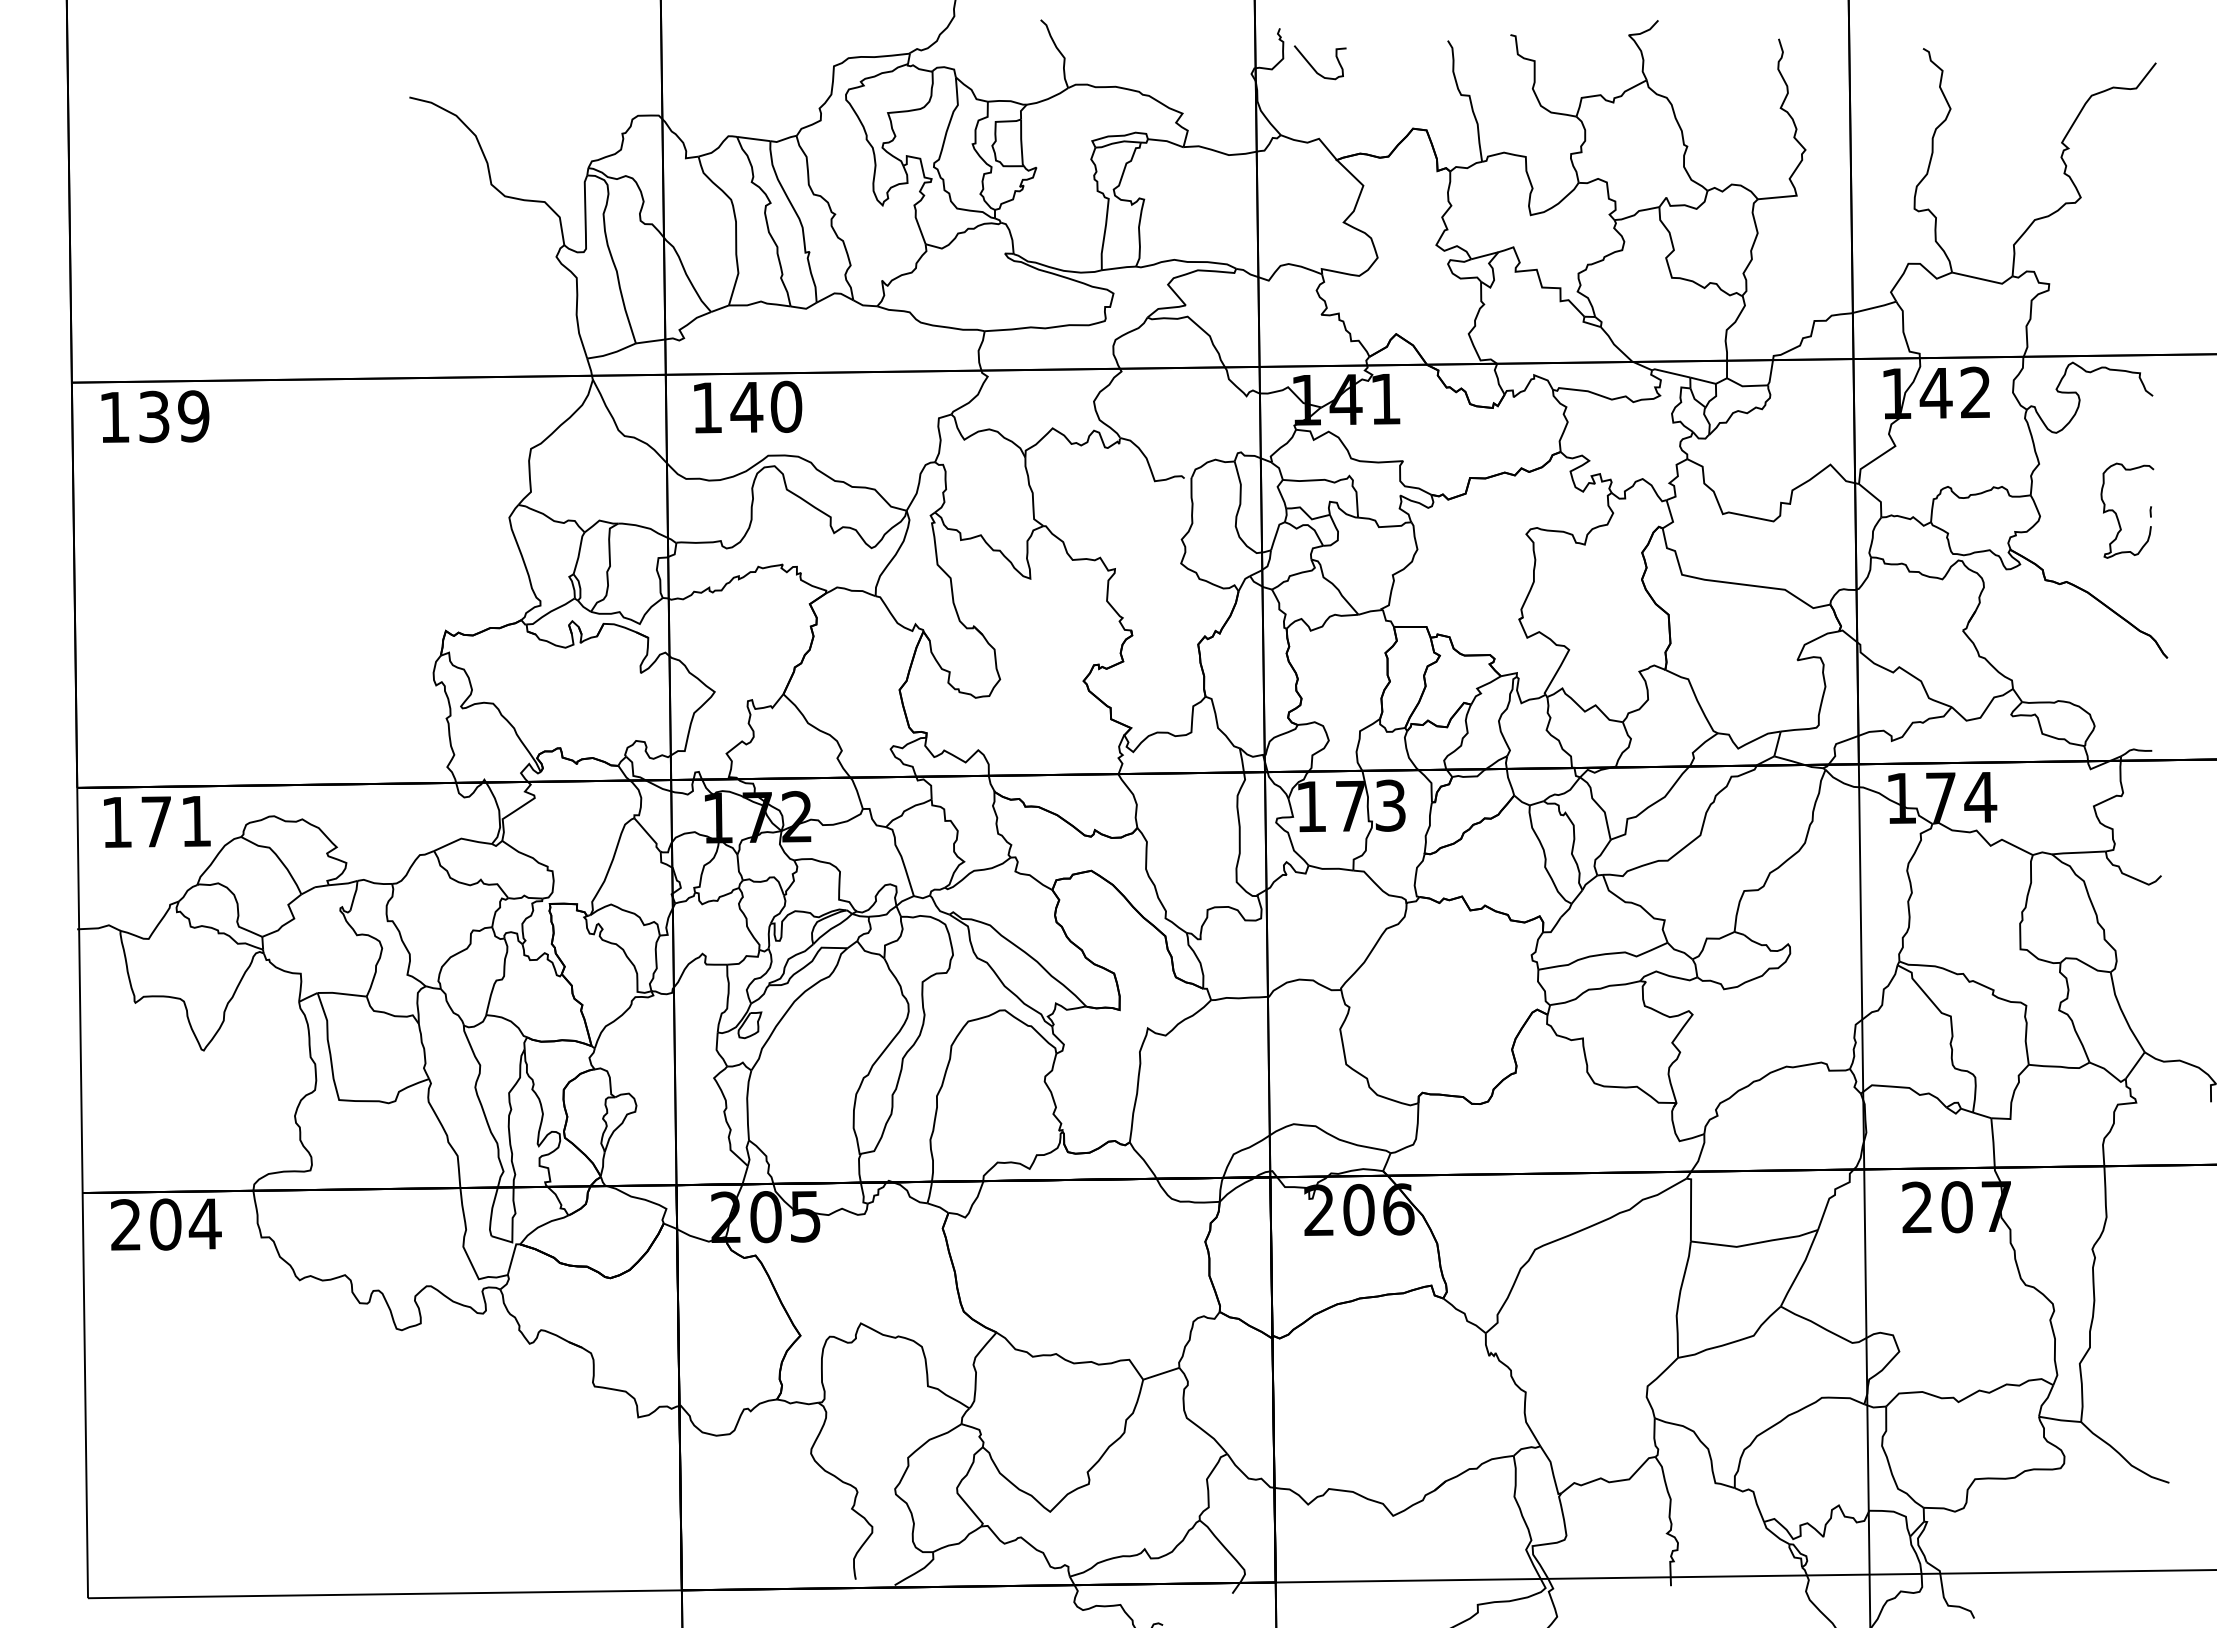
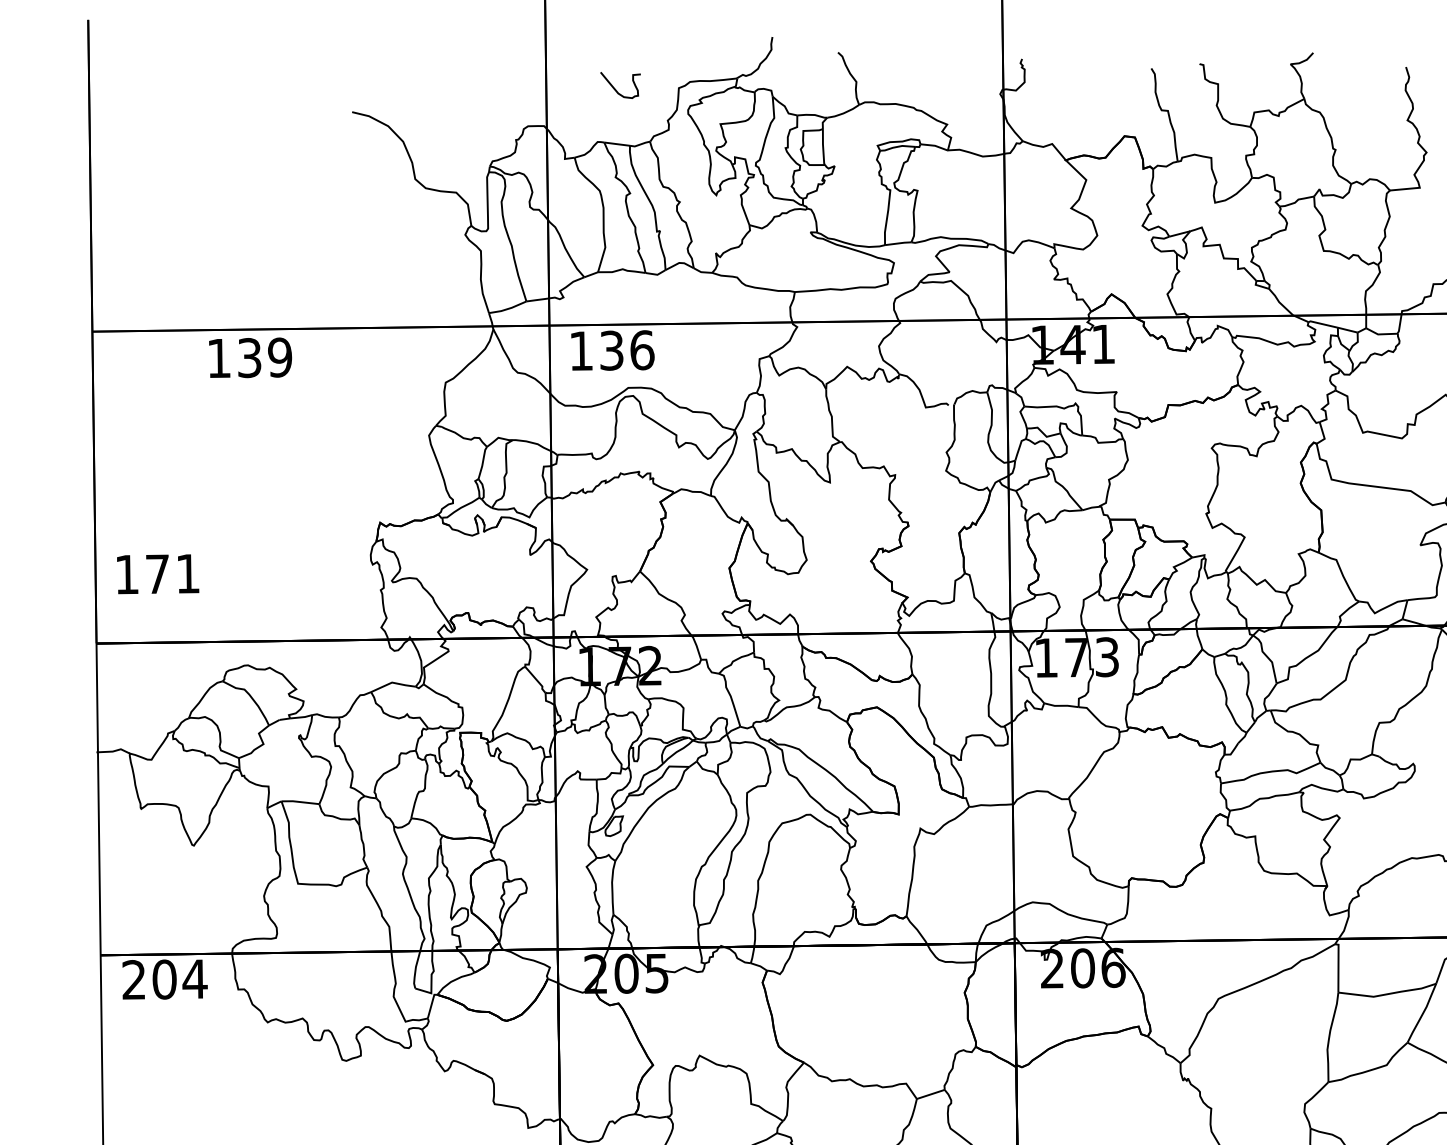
curve: (1312, 65) -> (614, 87), moved
text: (766, 406) -> (626, 350), 140 -> 136
text: (155, 416) -> (250, 357), moved
text: (157, 821) -> (158, 573), moved

